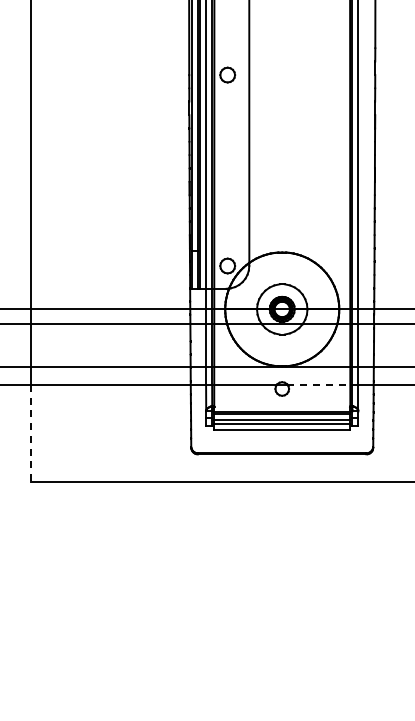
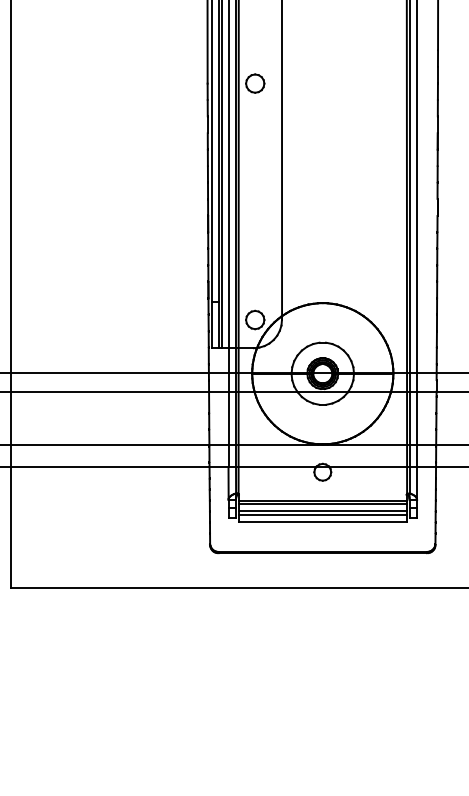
line: (320, 384) -> (370, 466), dashed -> solid
line: (30, 433) -> (11, 527), dashed -> solid

